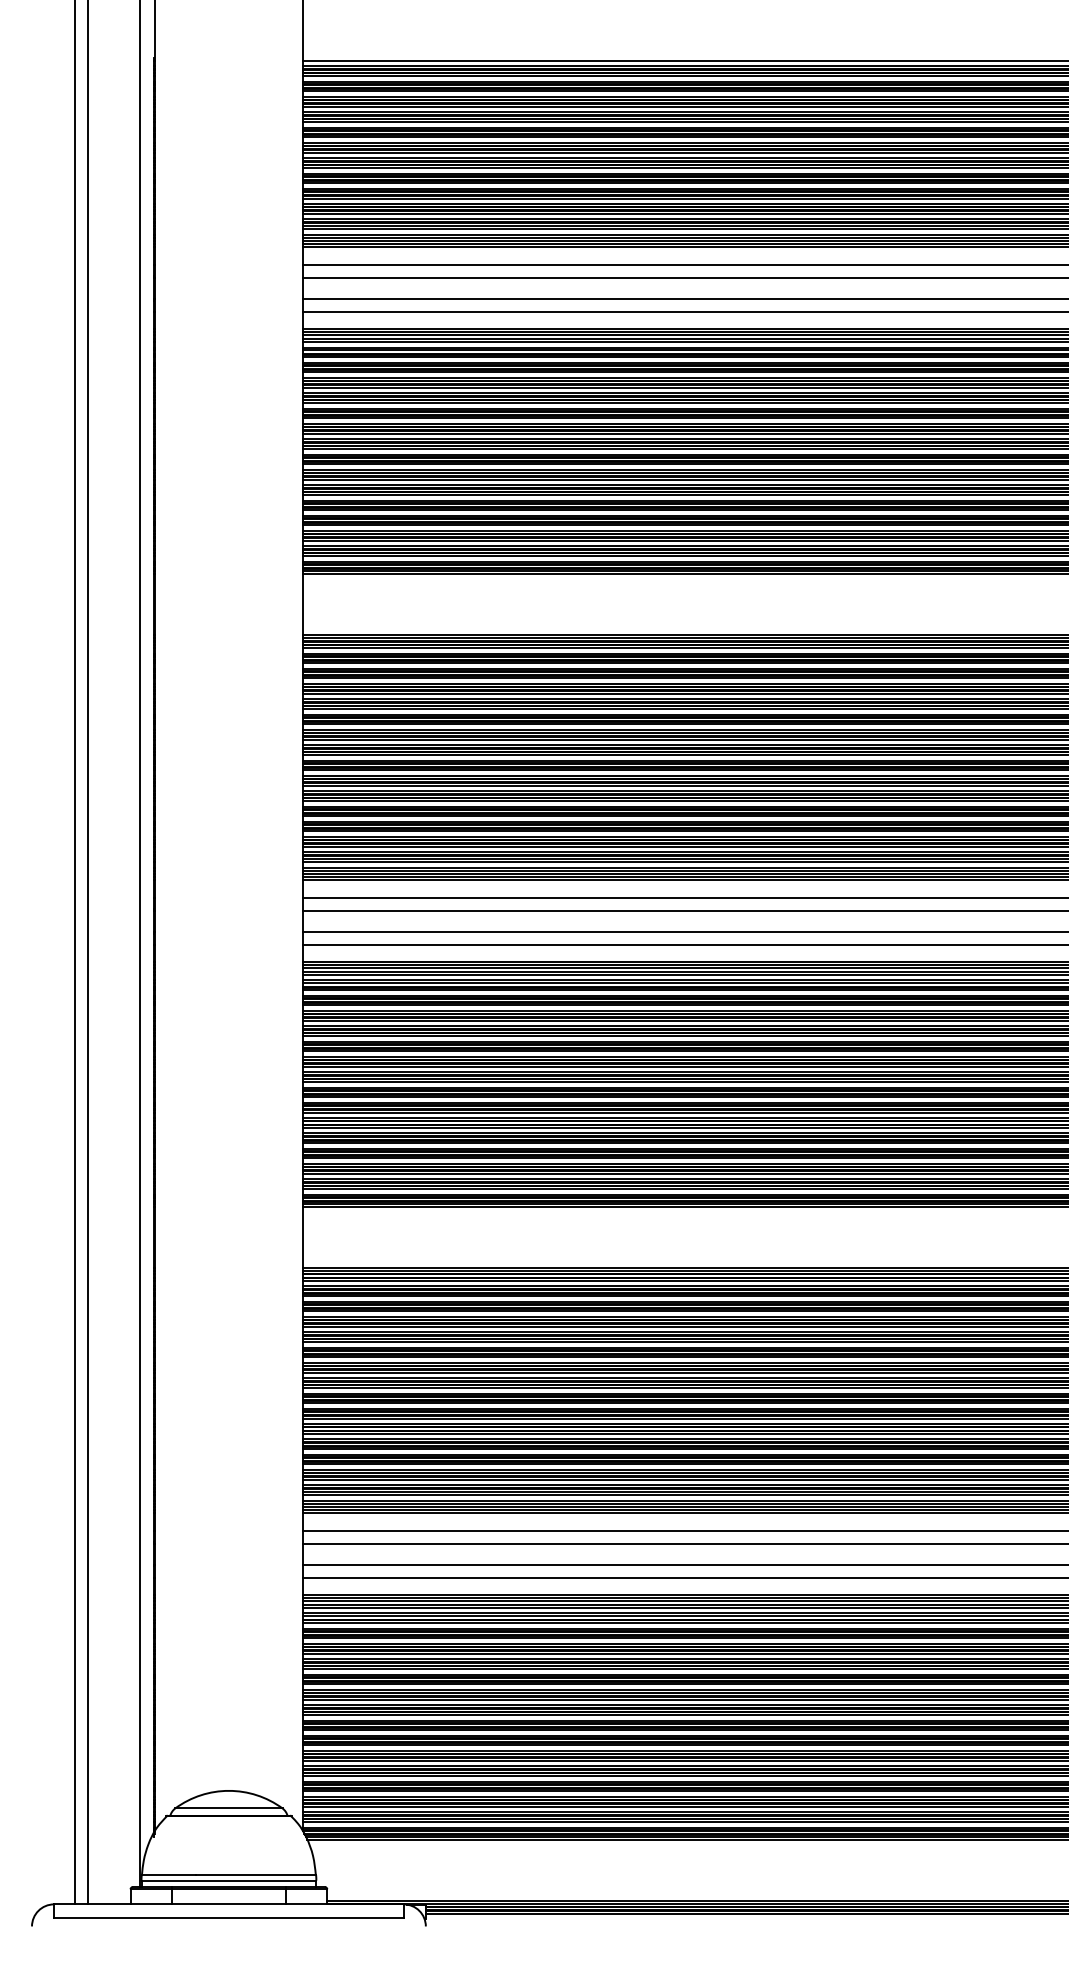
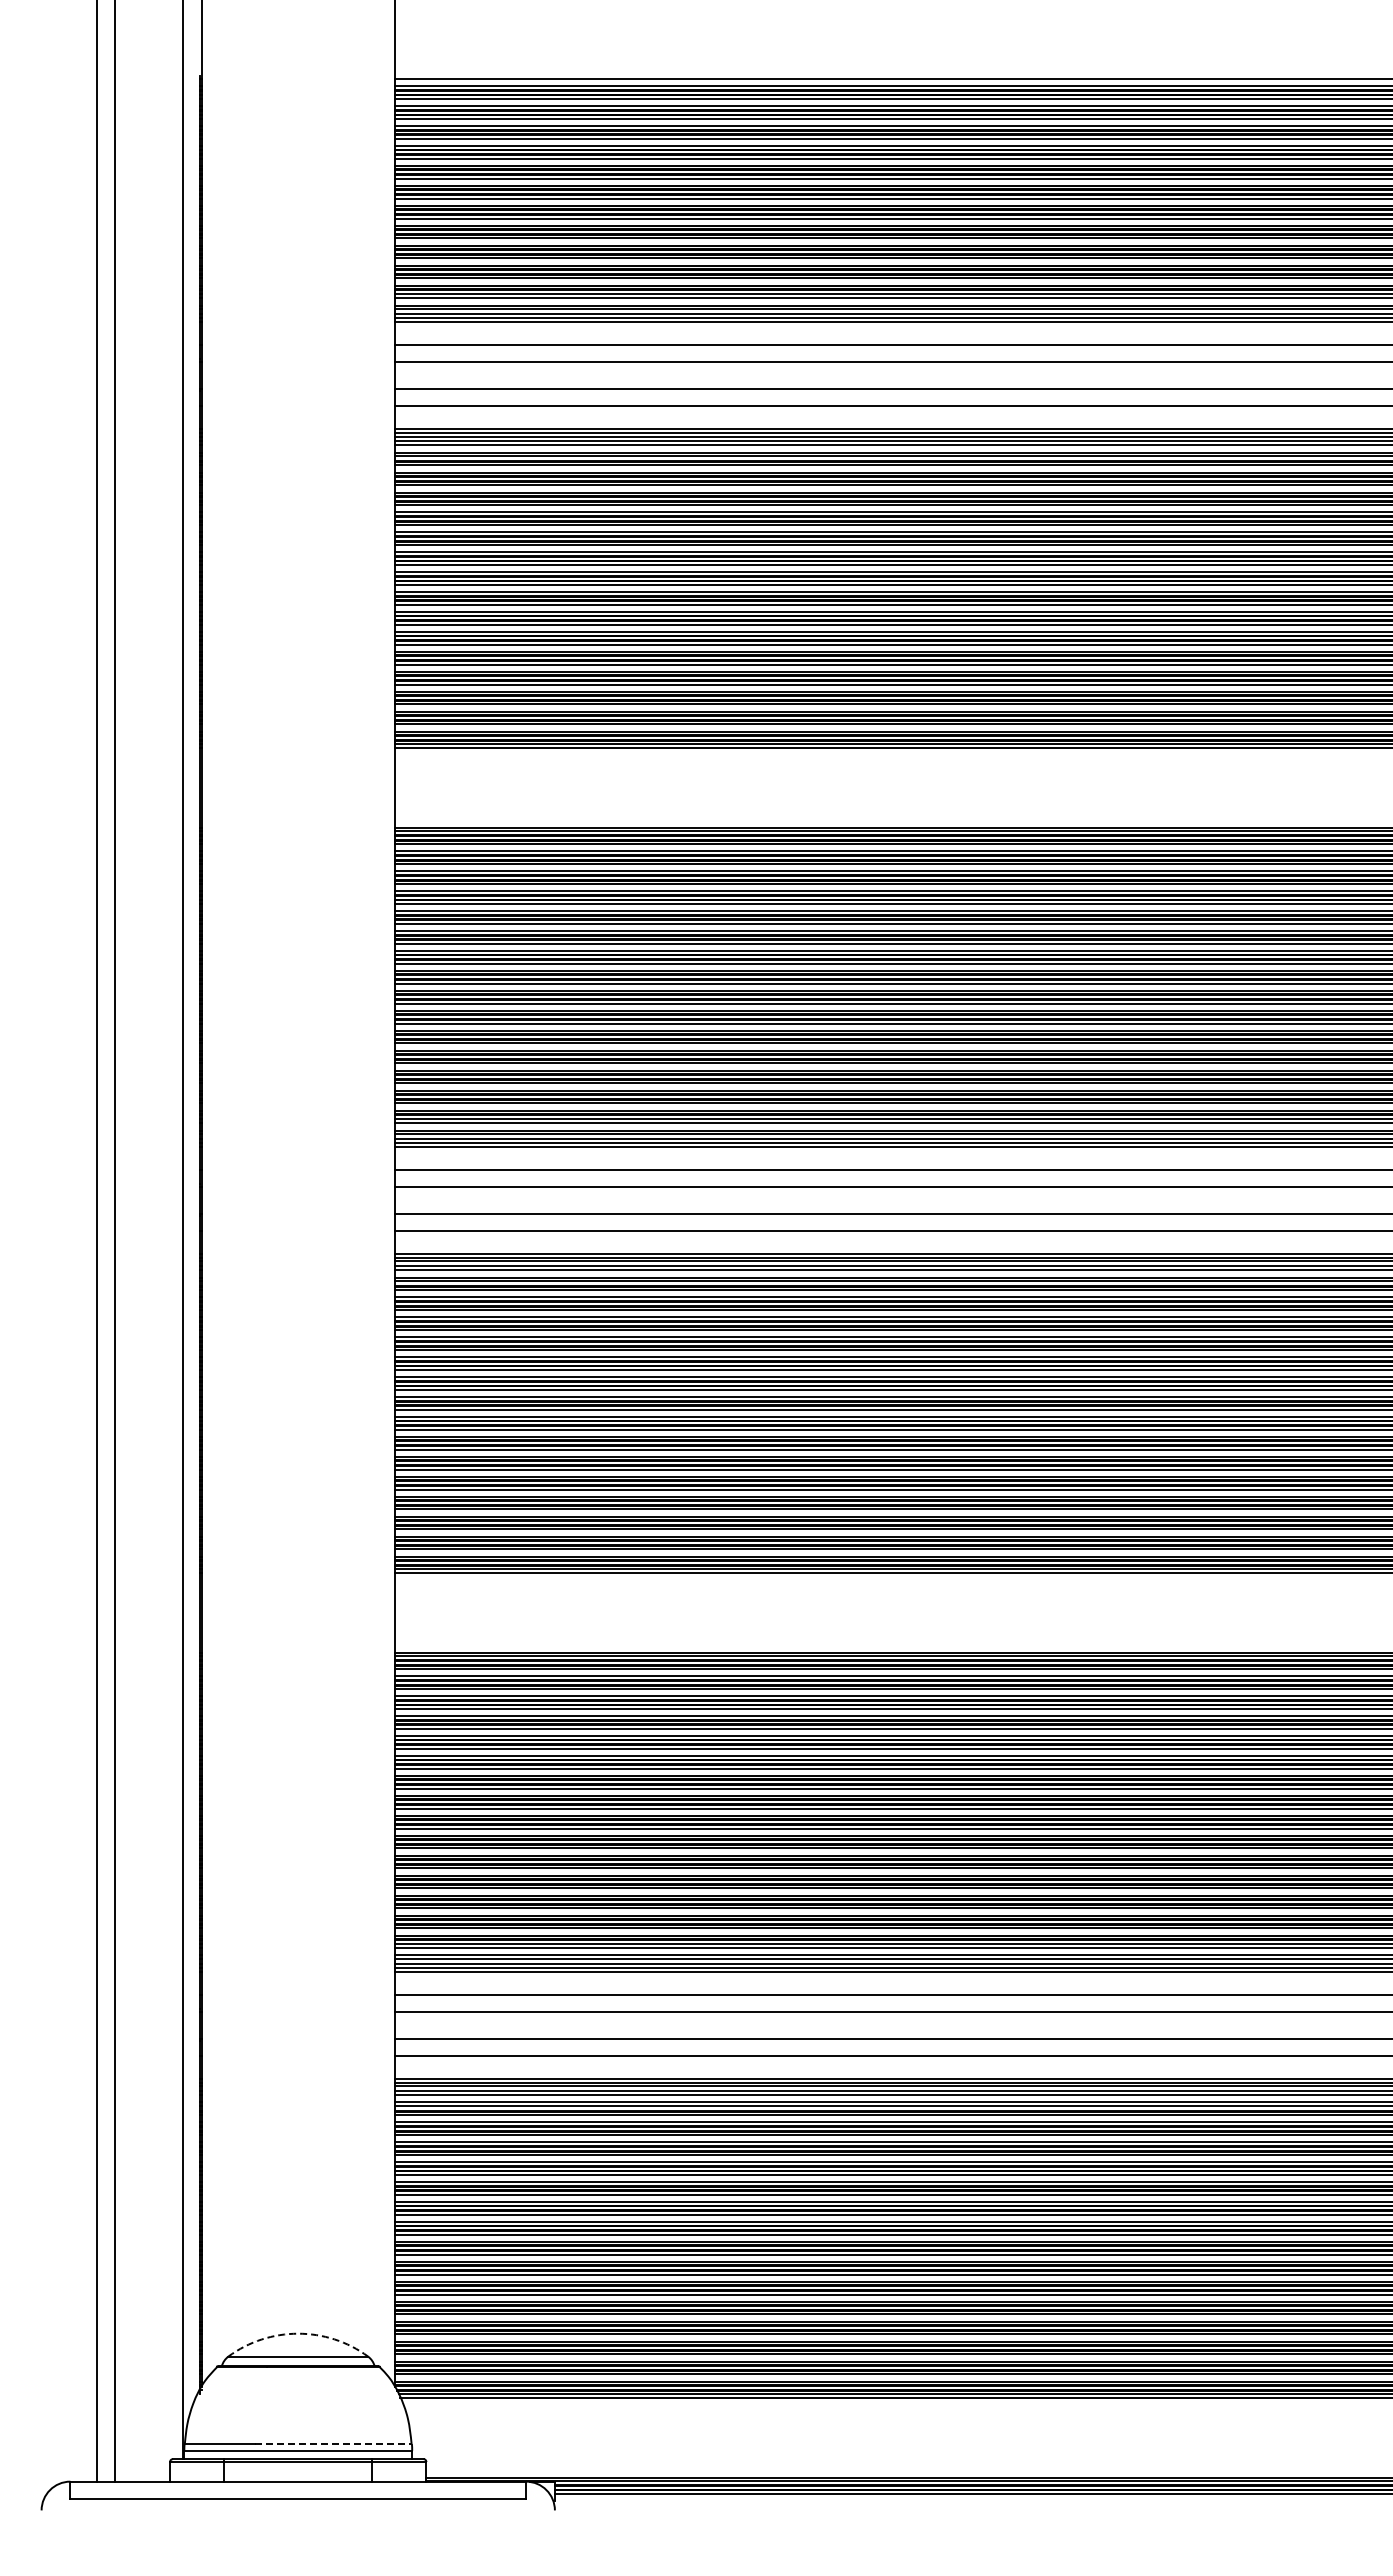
arc: (229, 1790) -> (298, 2333), solid -> dashed
line: (255, 1875) -> (333, 2443), solid -> dashed

